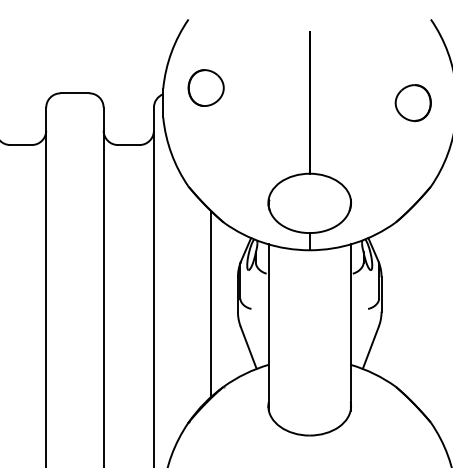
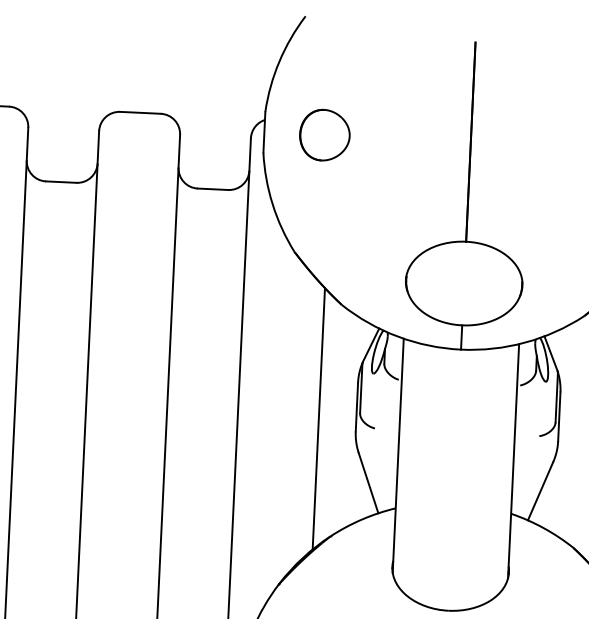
part: (205, 87) -> (323, 134), moved

